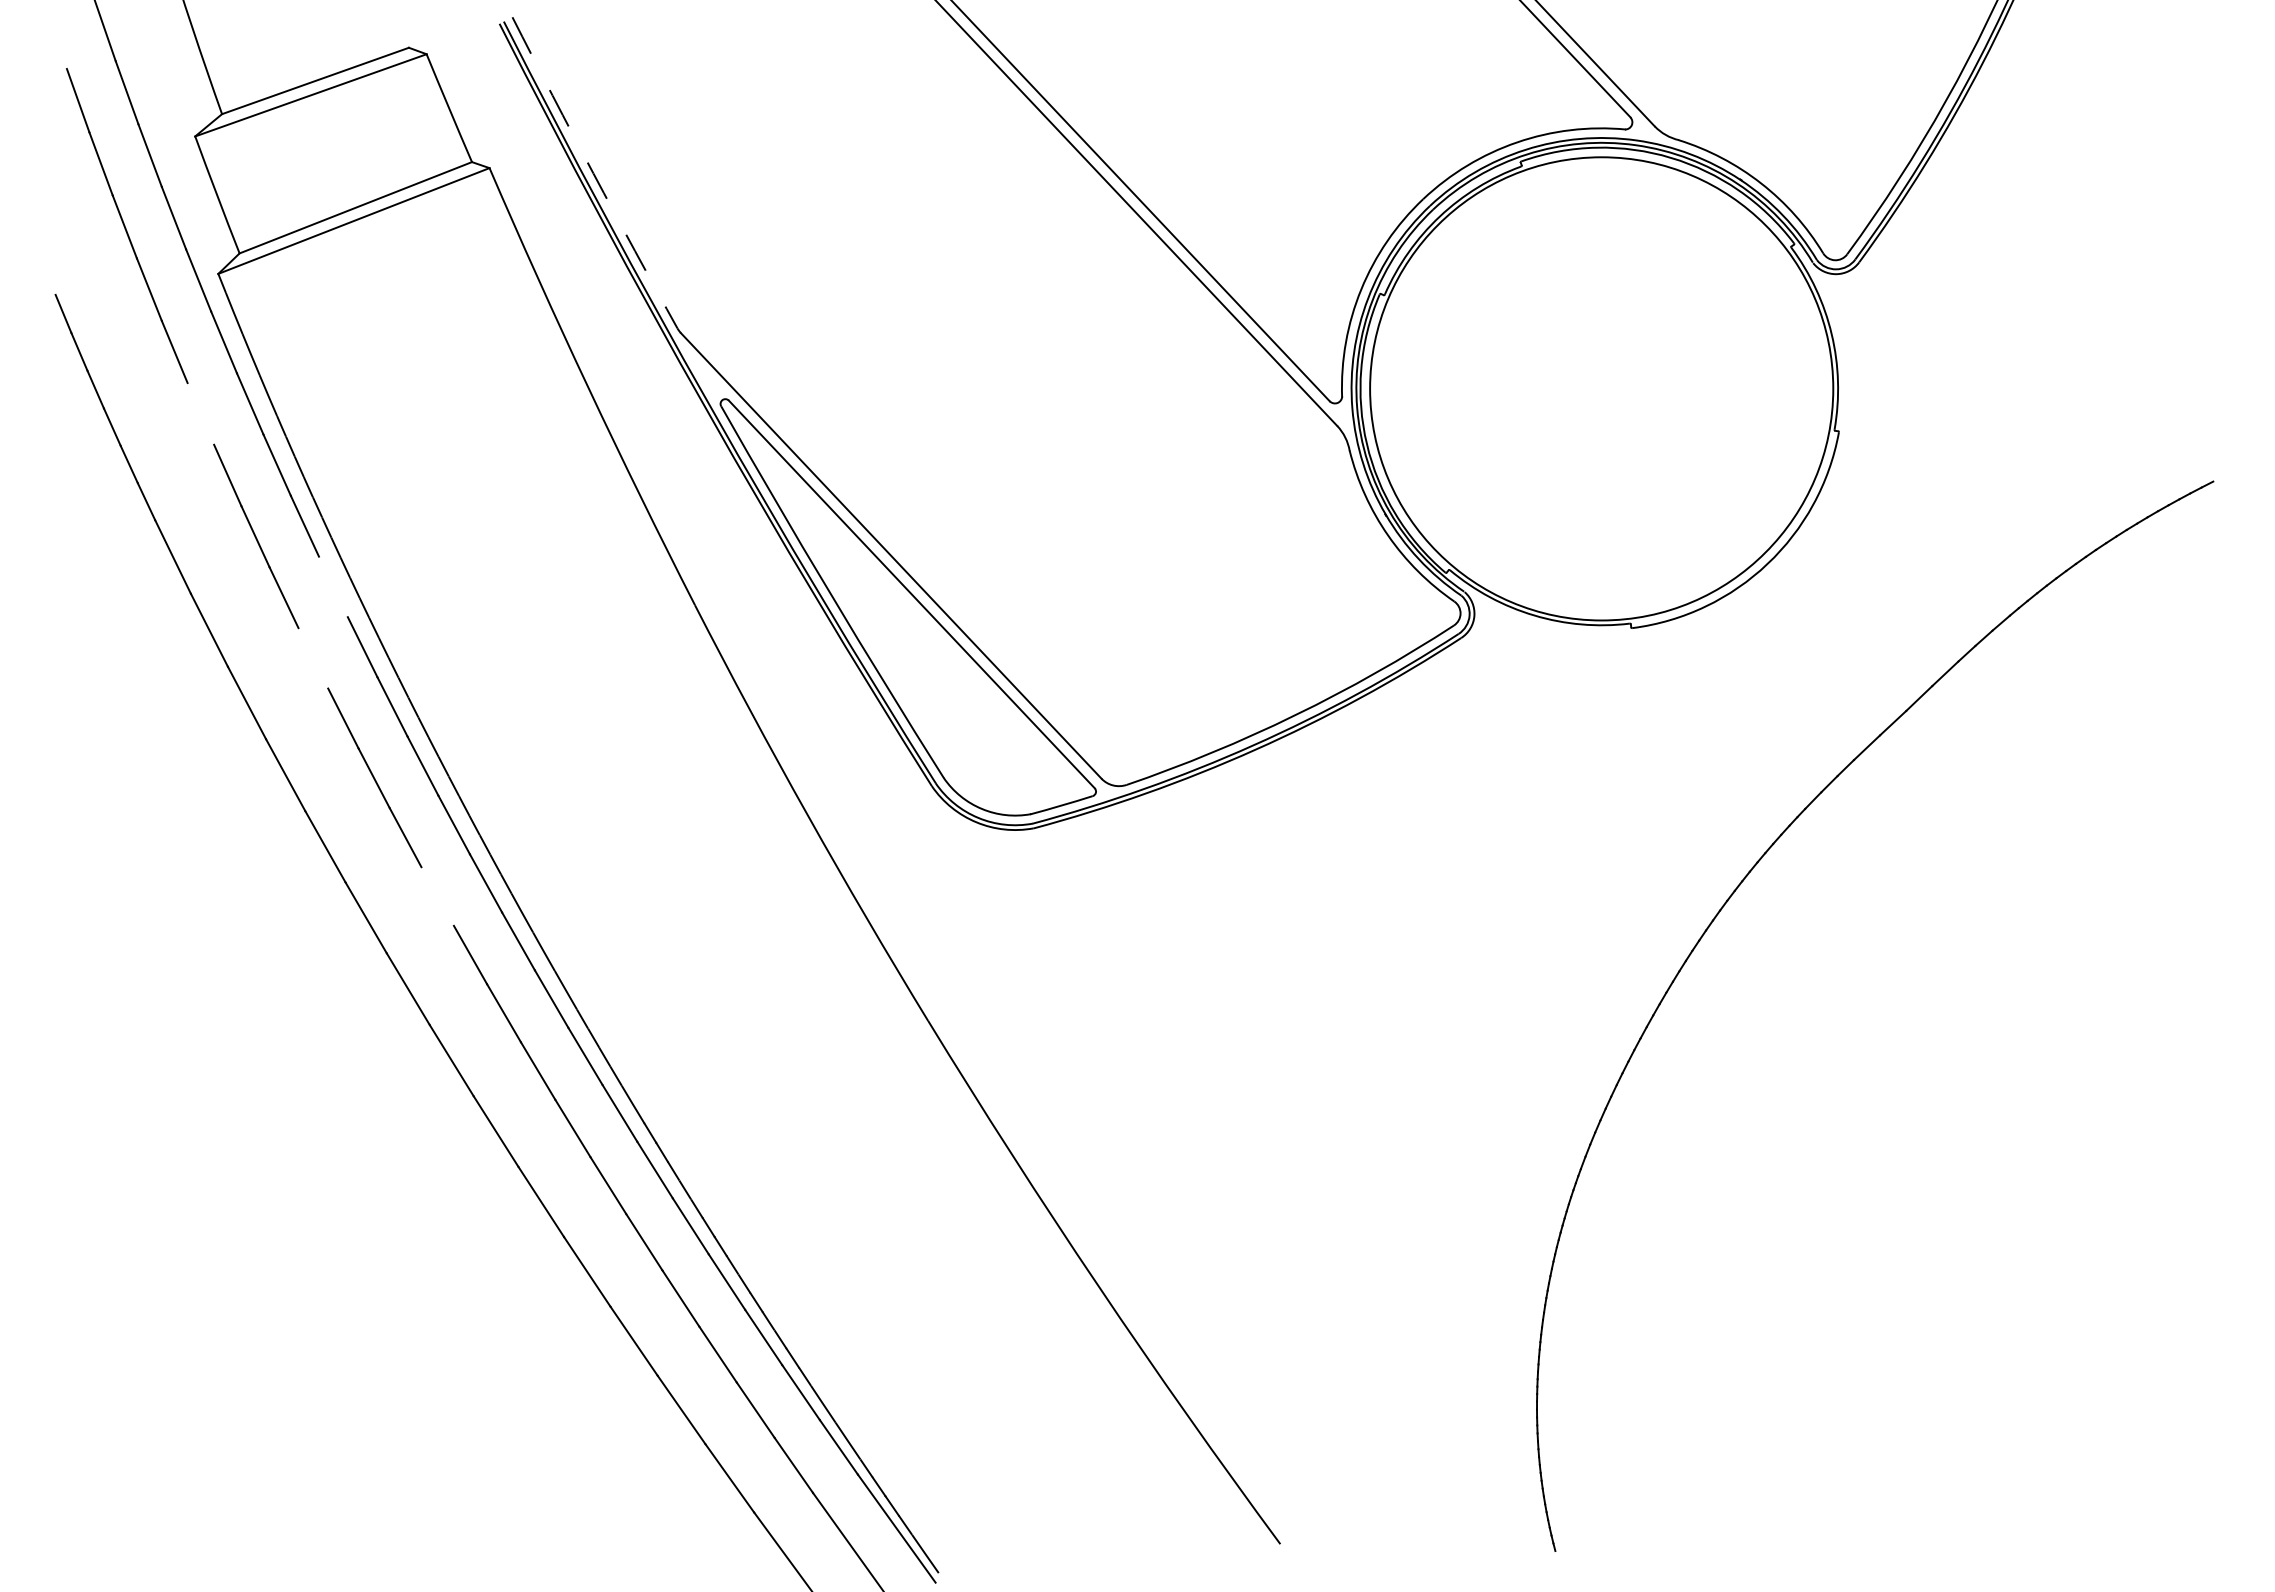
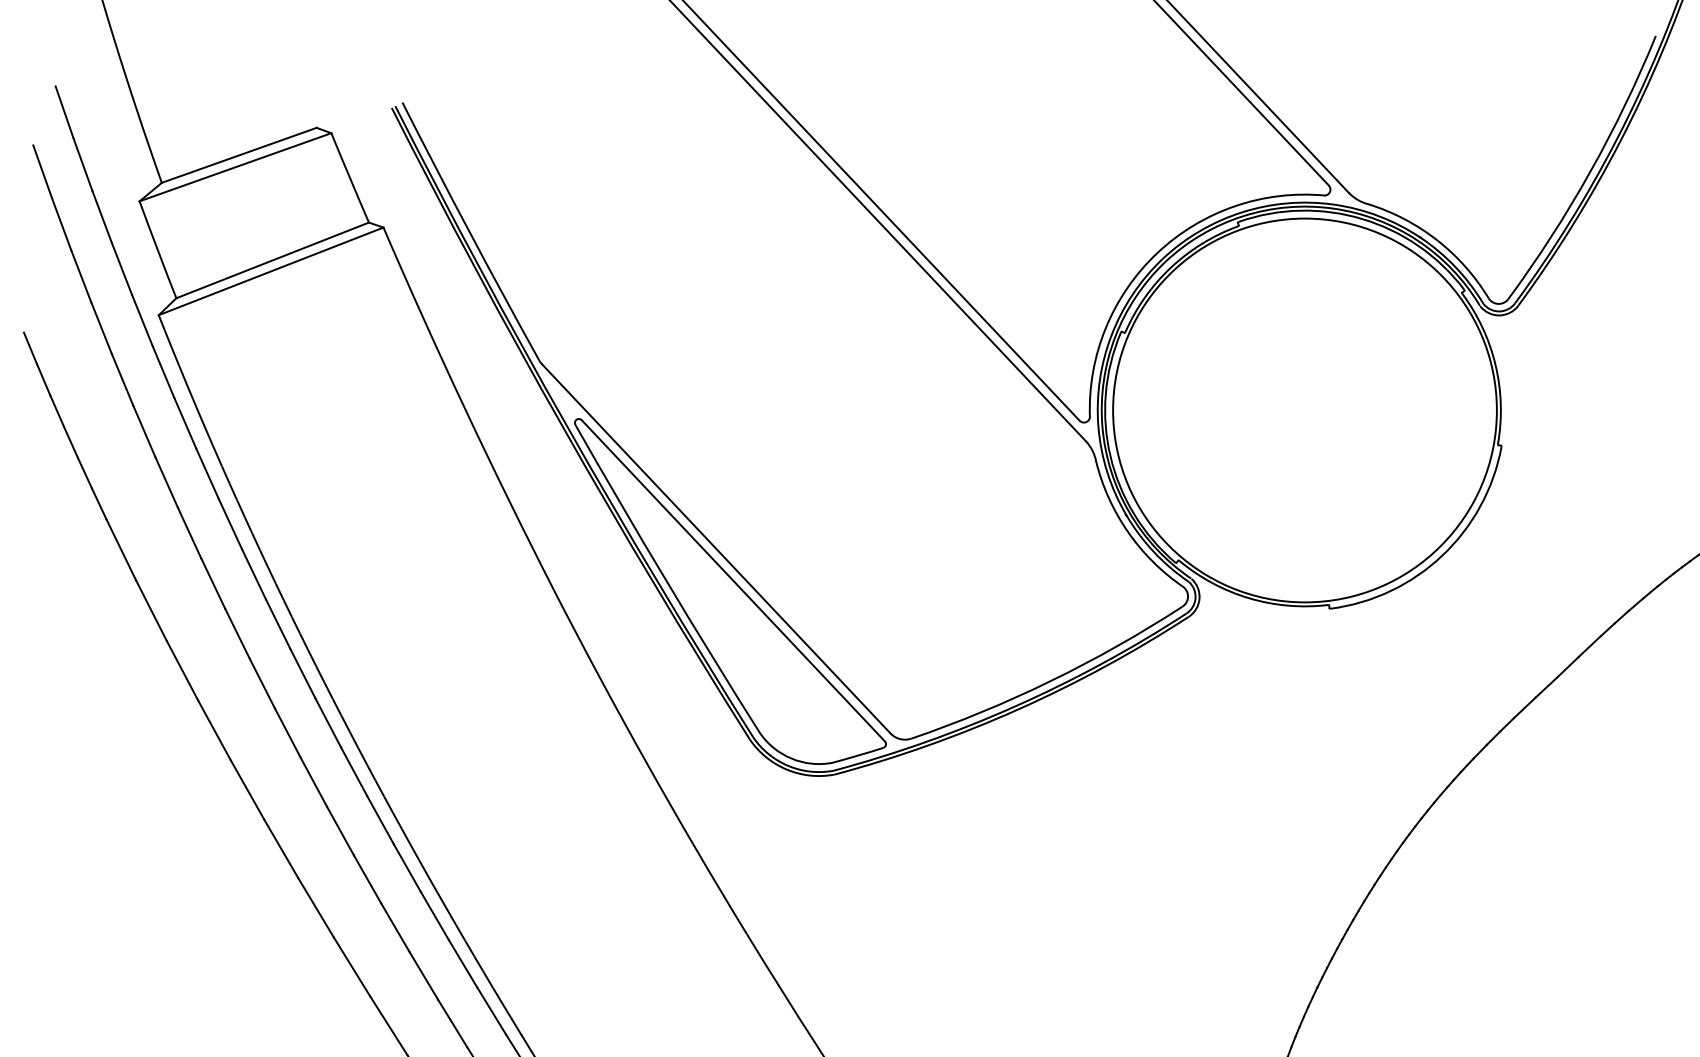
arc: (593, 173) -> (469, 232), dashed -> solid
line: (200, 413) -> (143, 430), added
line: (333, 586) -> (254, 574), added
line: (313, 658) -> (237, 633), added
line: (437, 896) -> (340, 831), added

